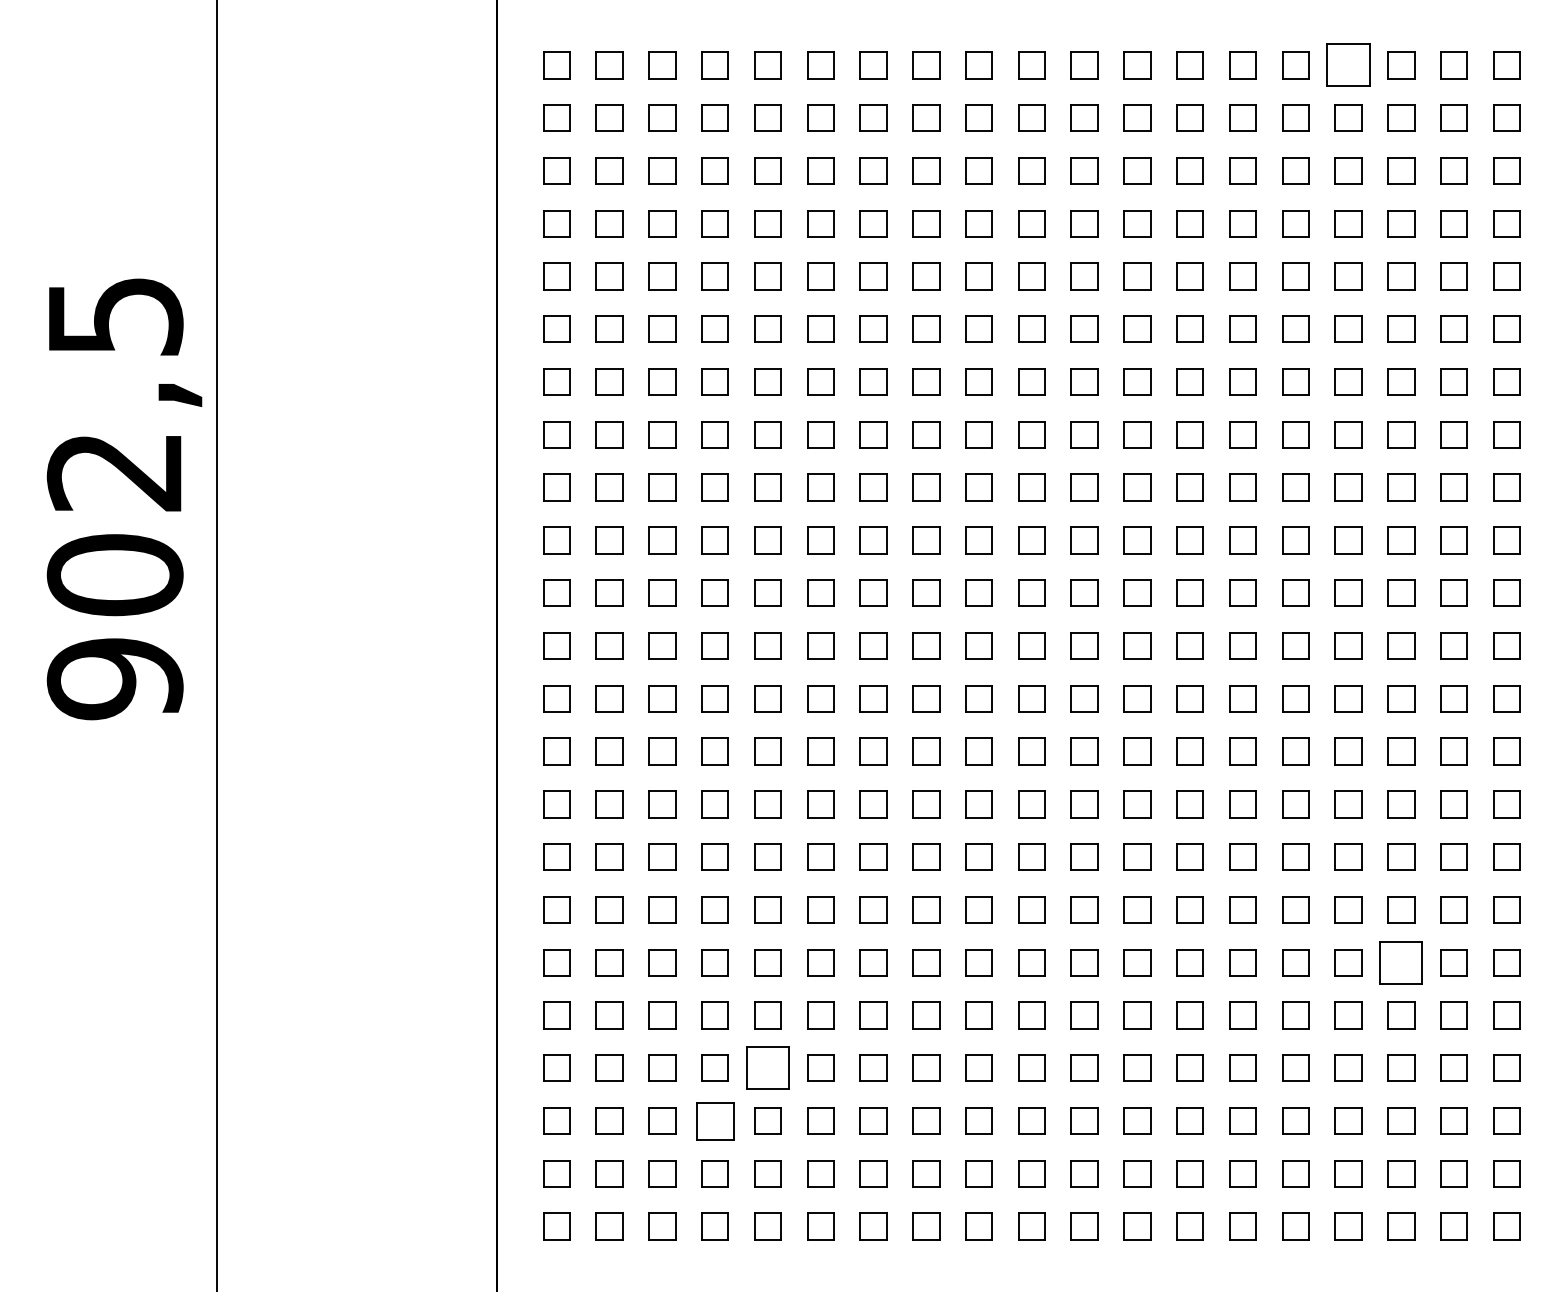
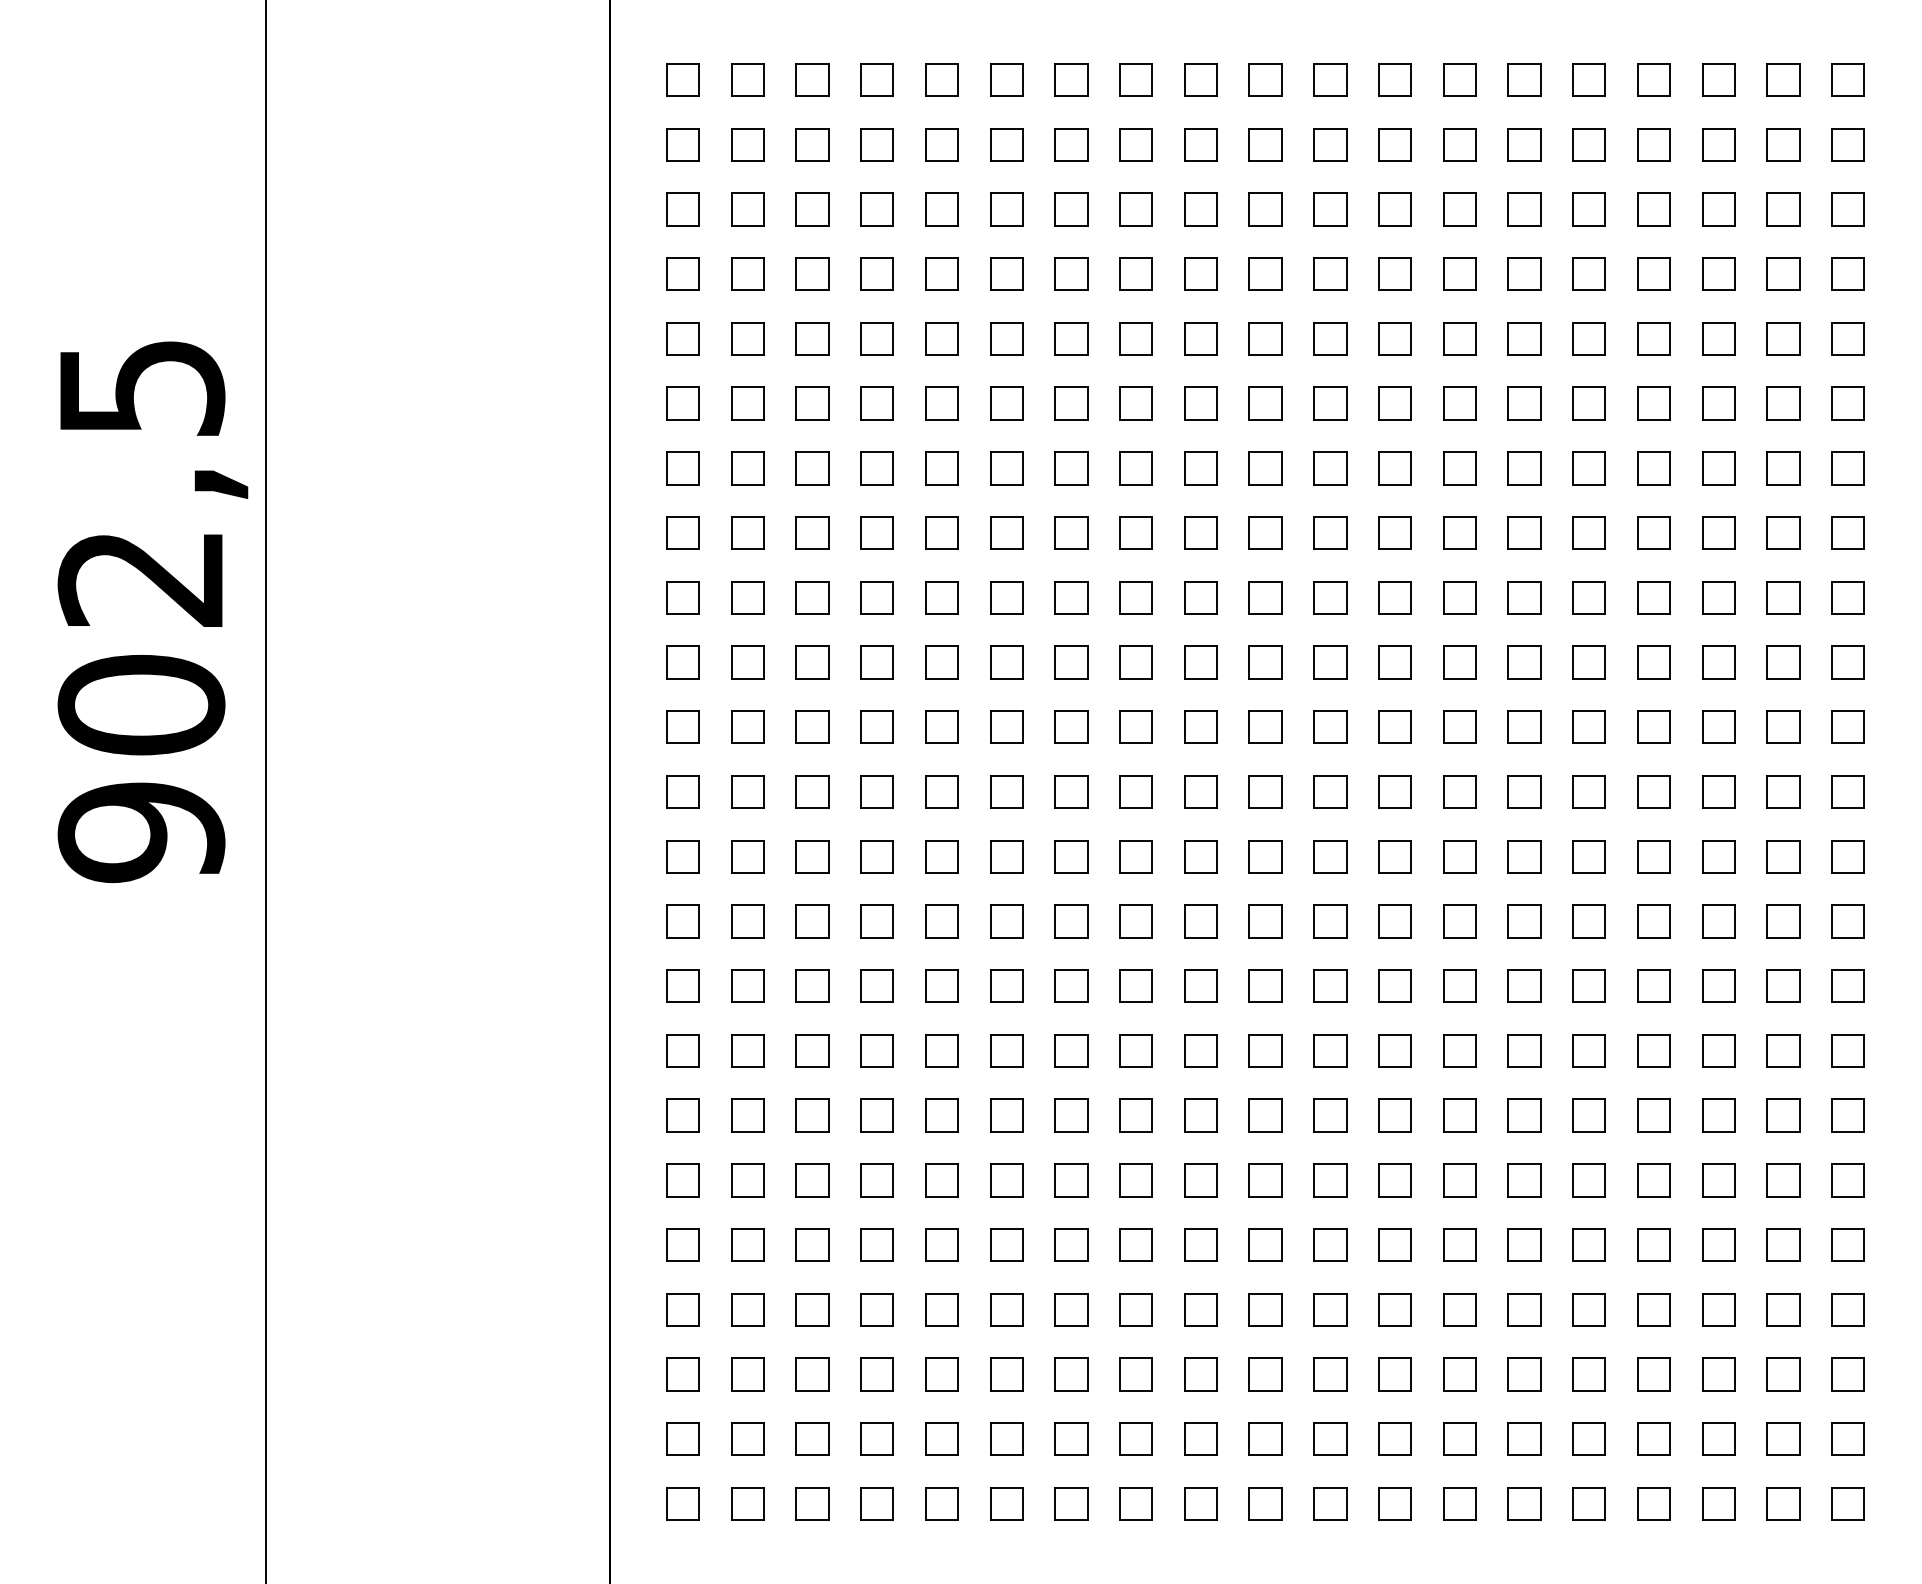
part: (1348, 64) -> (1653, 79), size x0.62
part: (1401, 962) -> (1718, 1180), size x0.62
part: (767, 1068) -> (941, 1309), size x0.62
part: (714, 1121) -> (876, 1374), size x0.71

